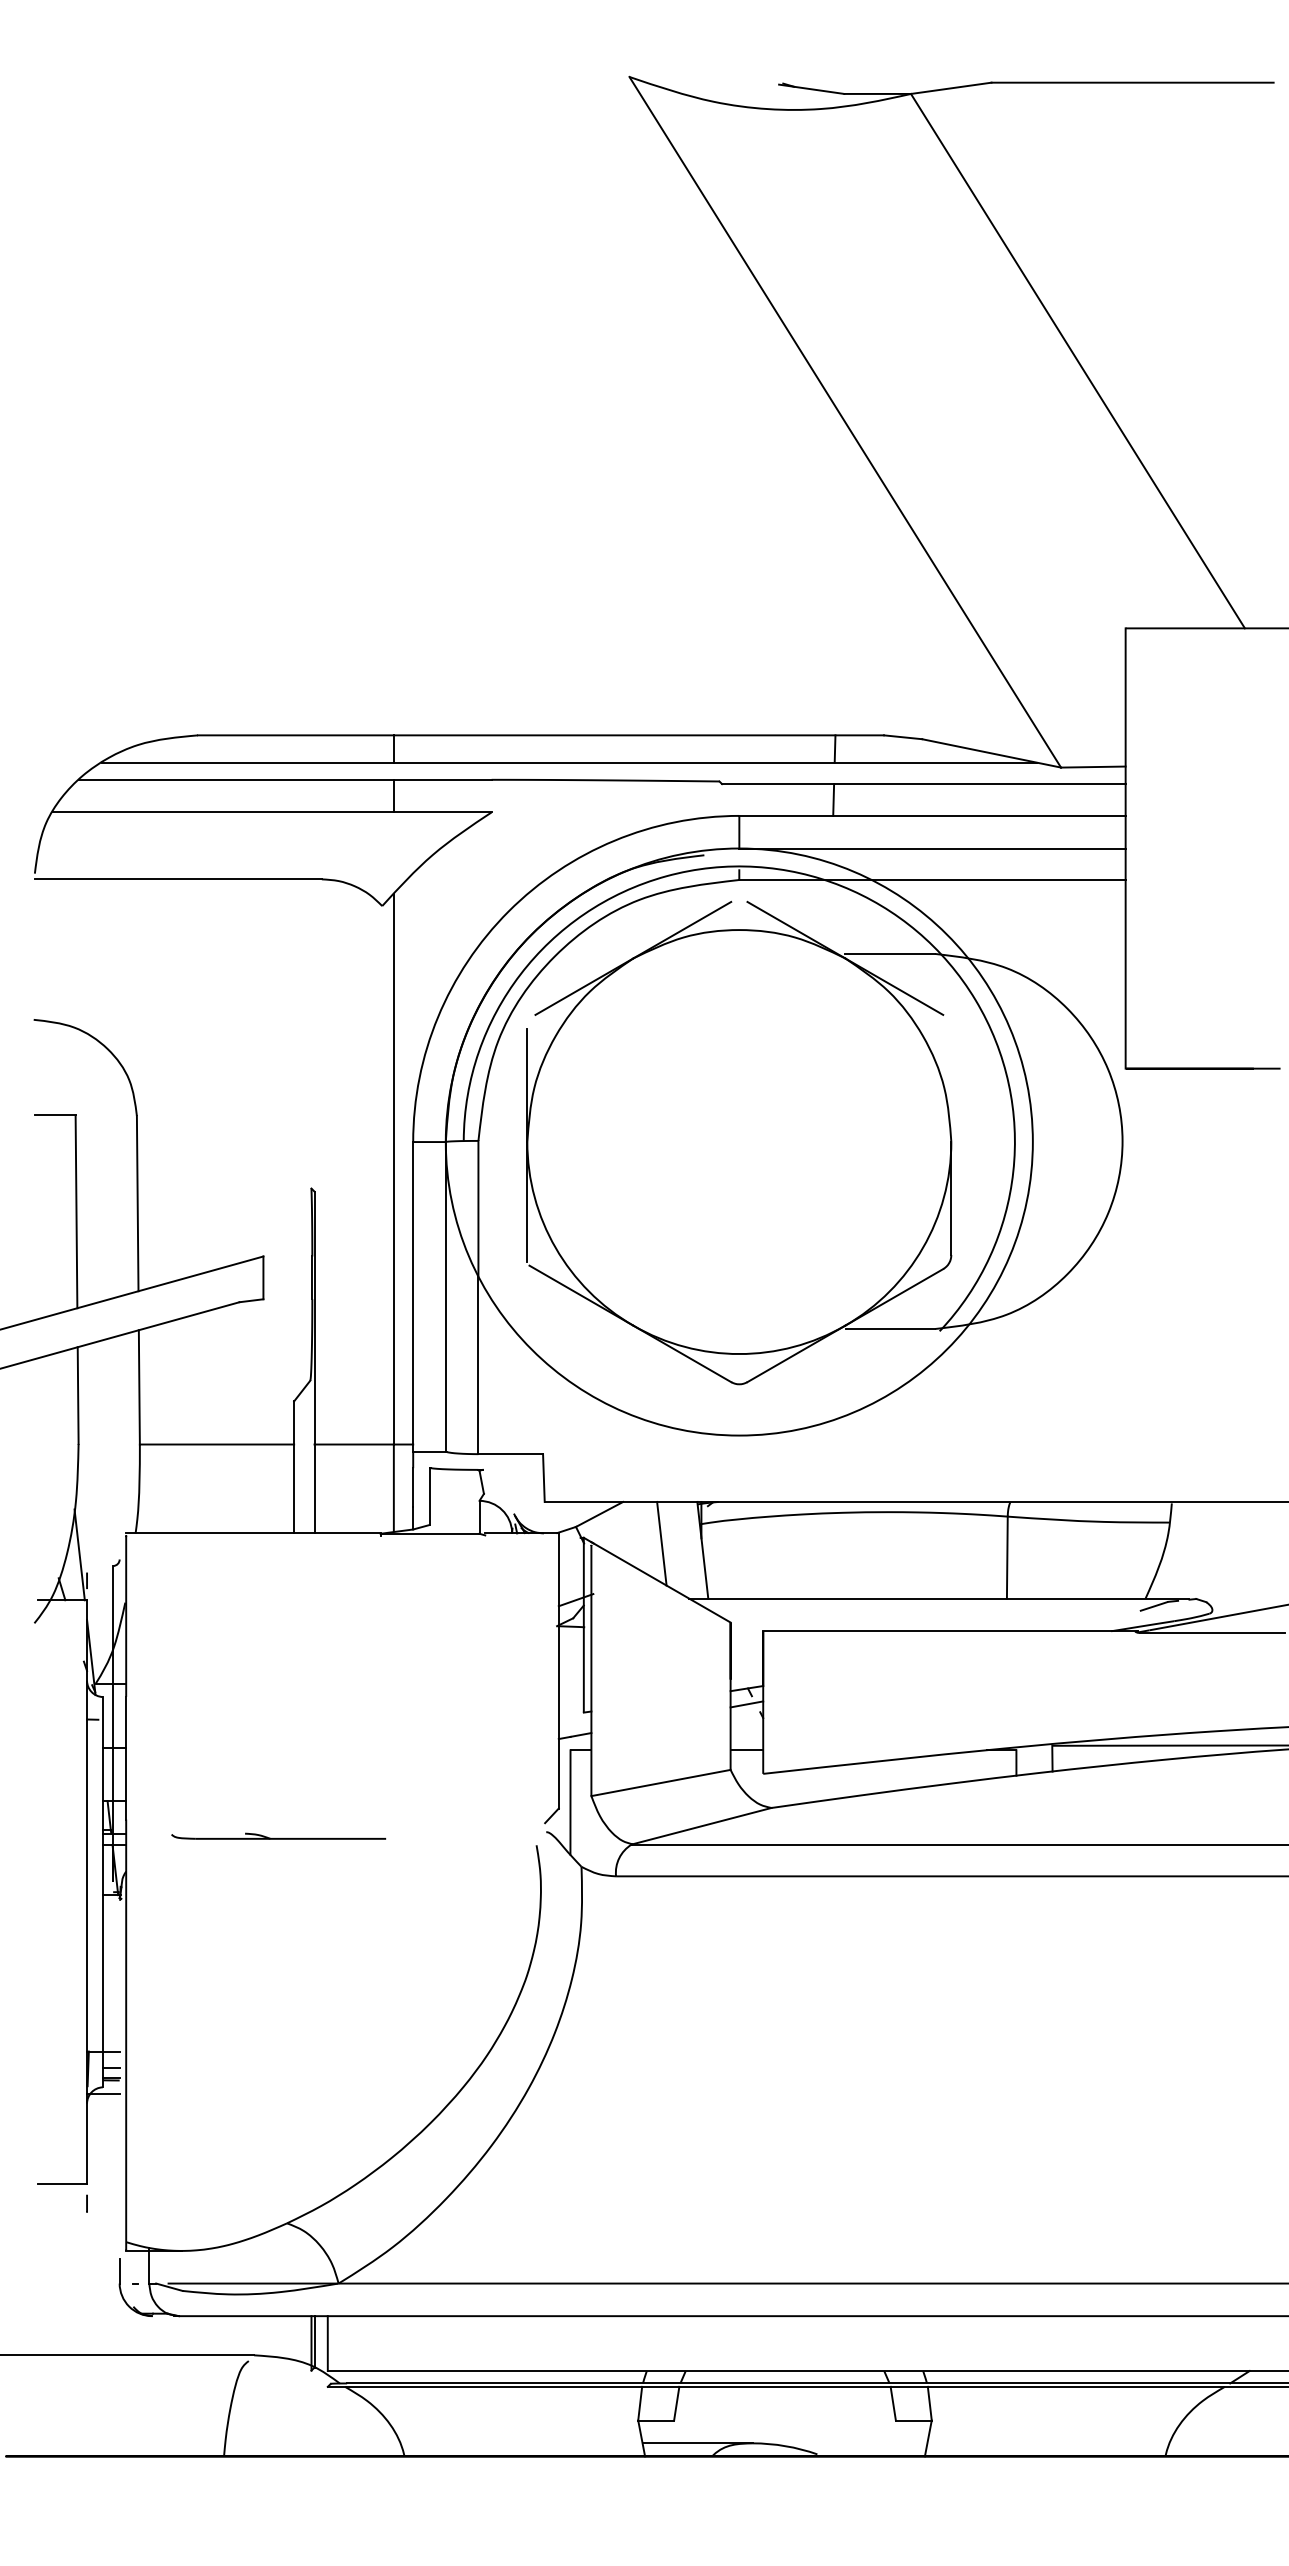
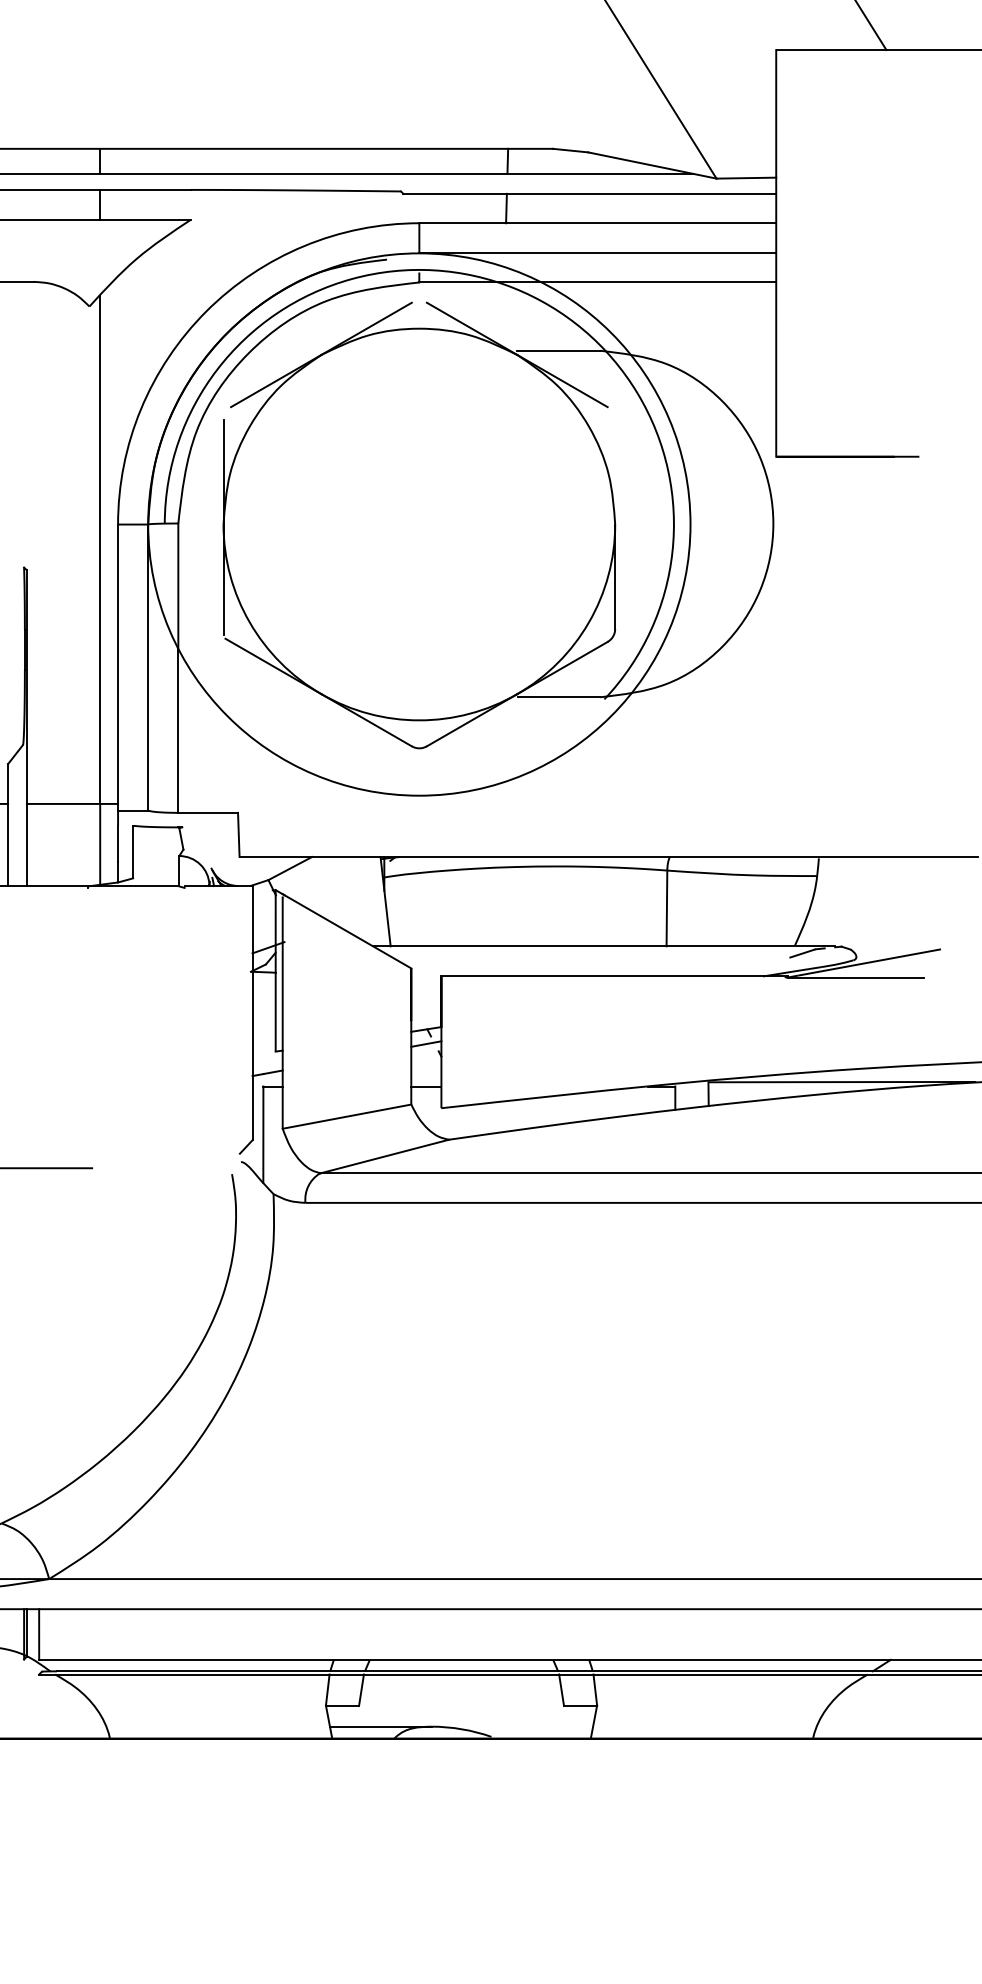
line: (661, 1543) -> (347, 895), removed

